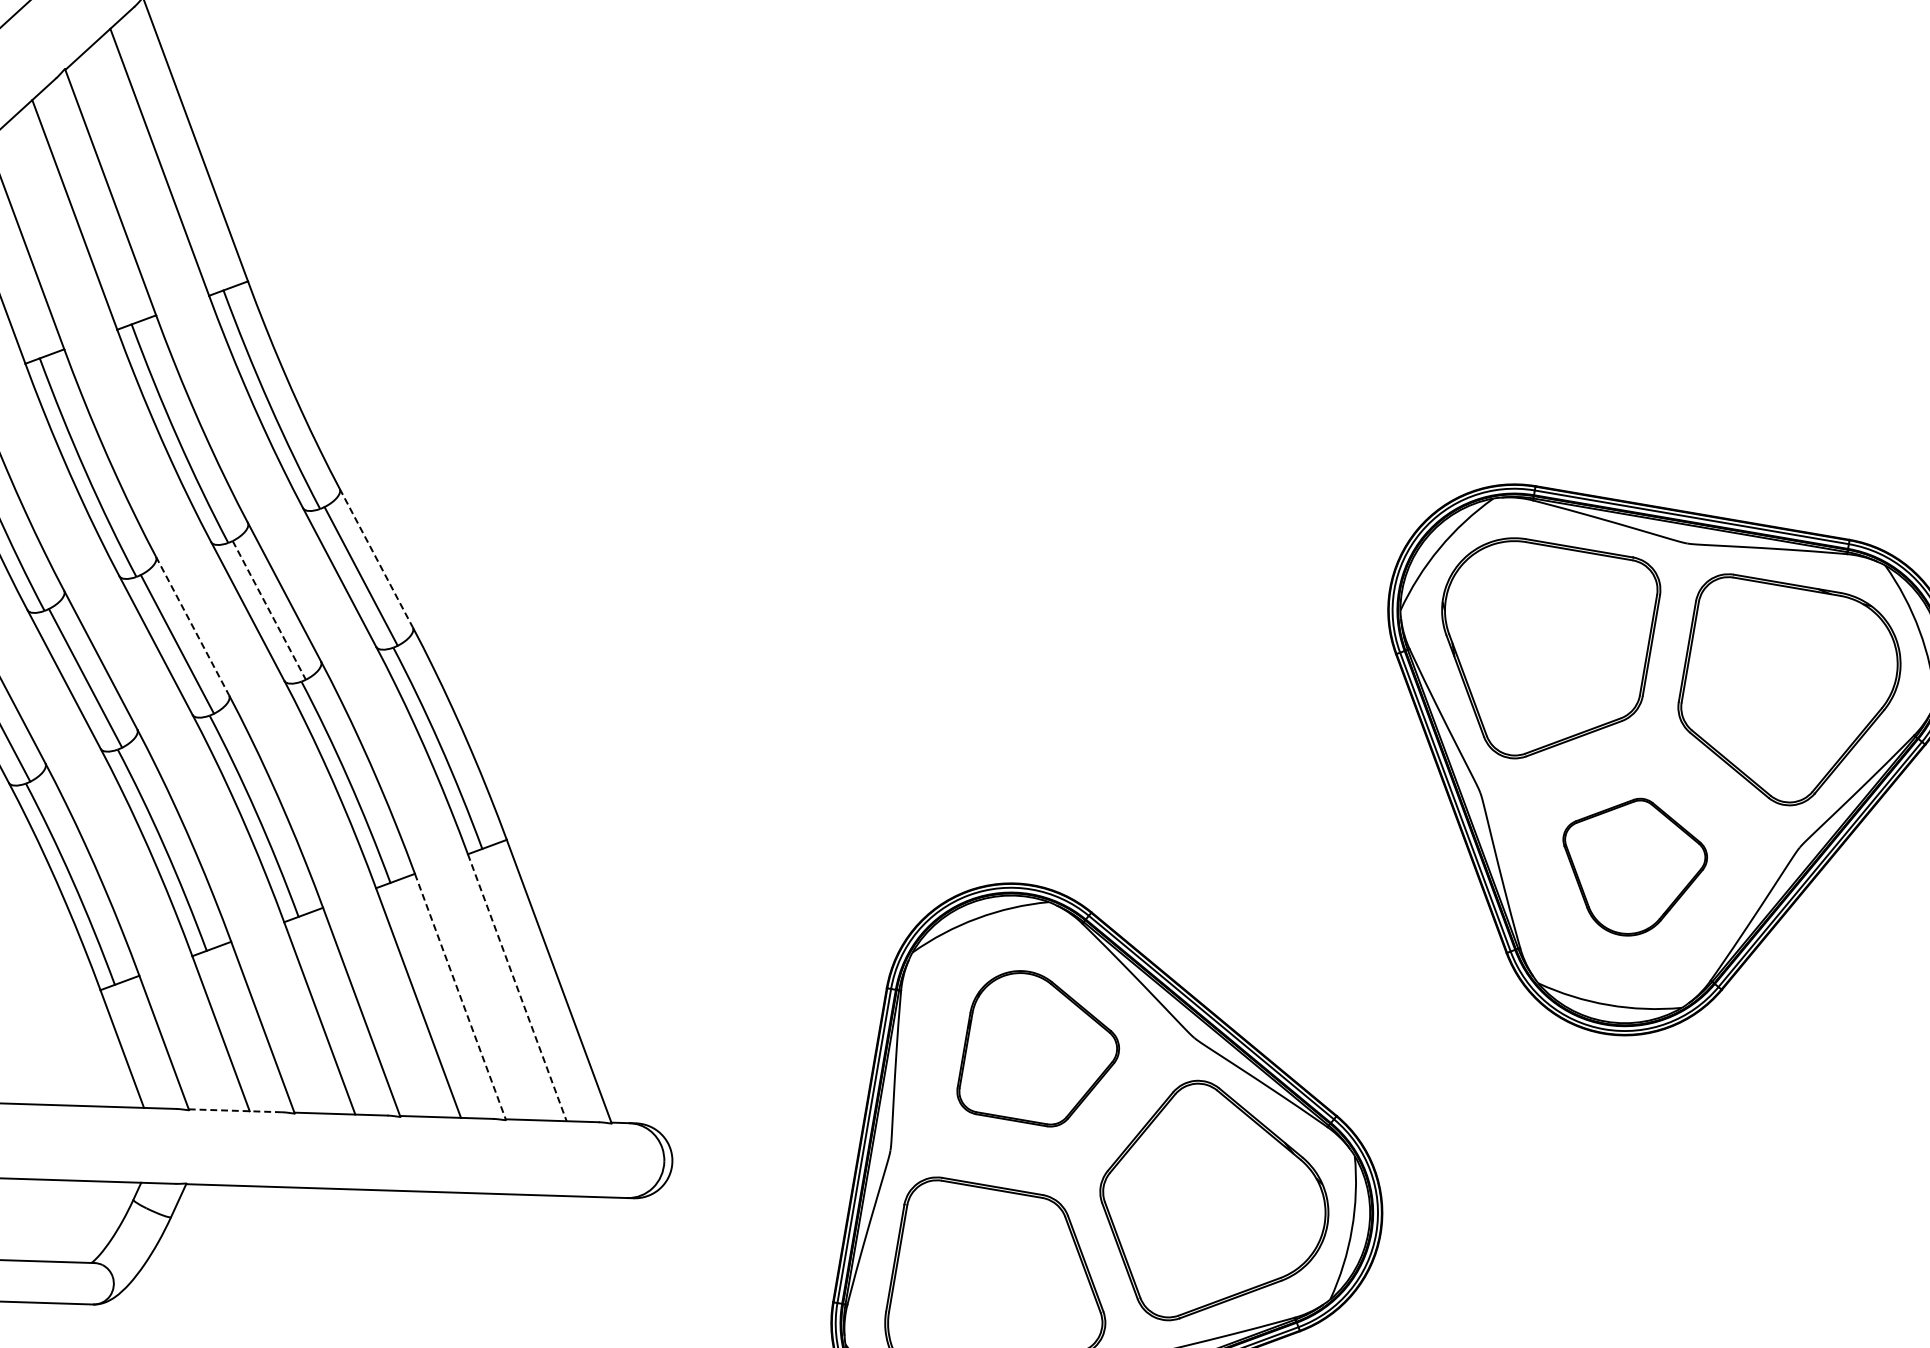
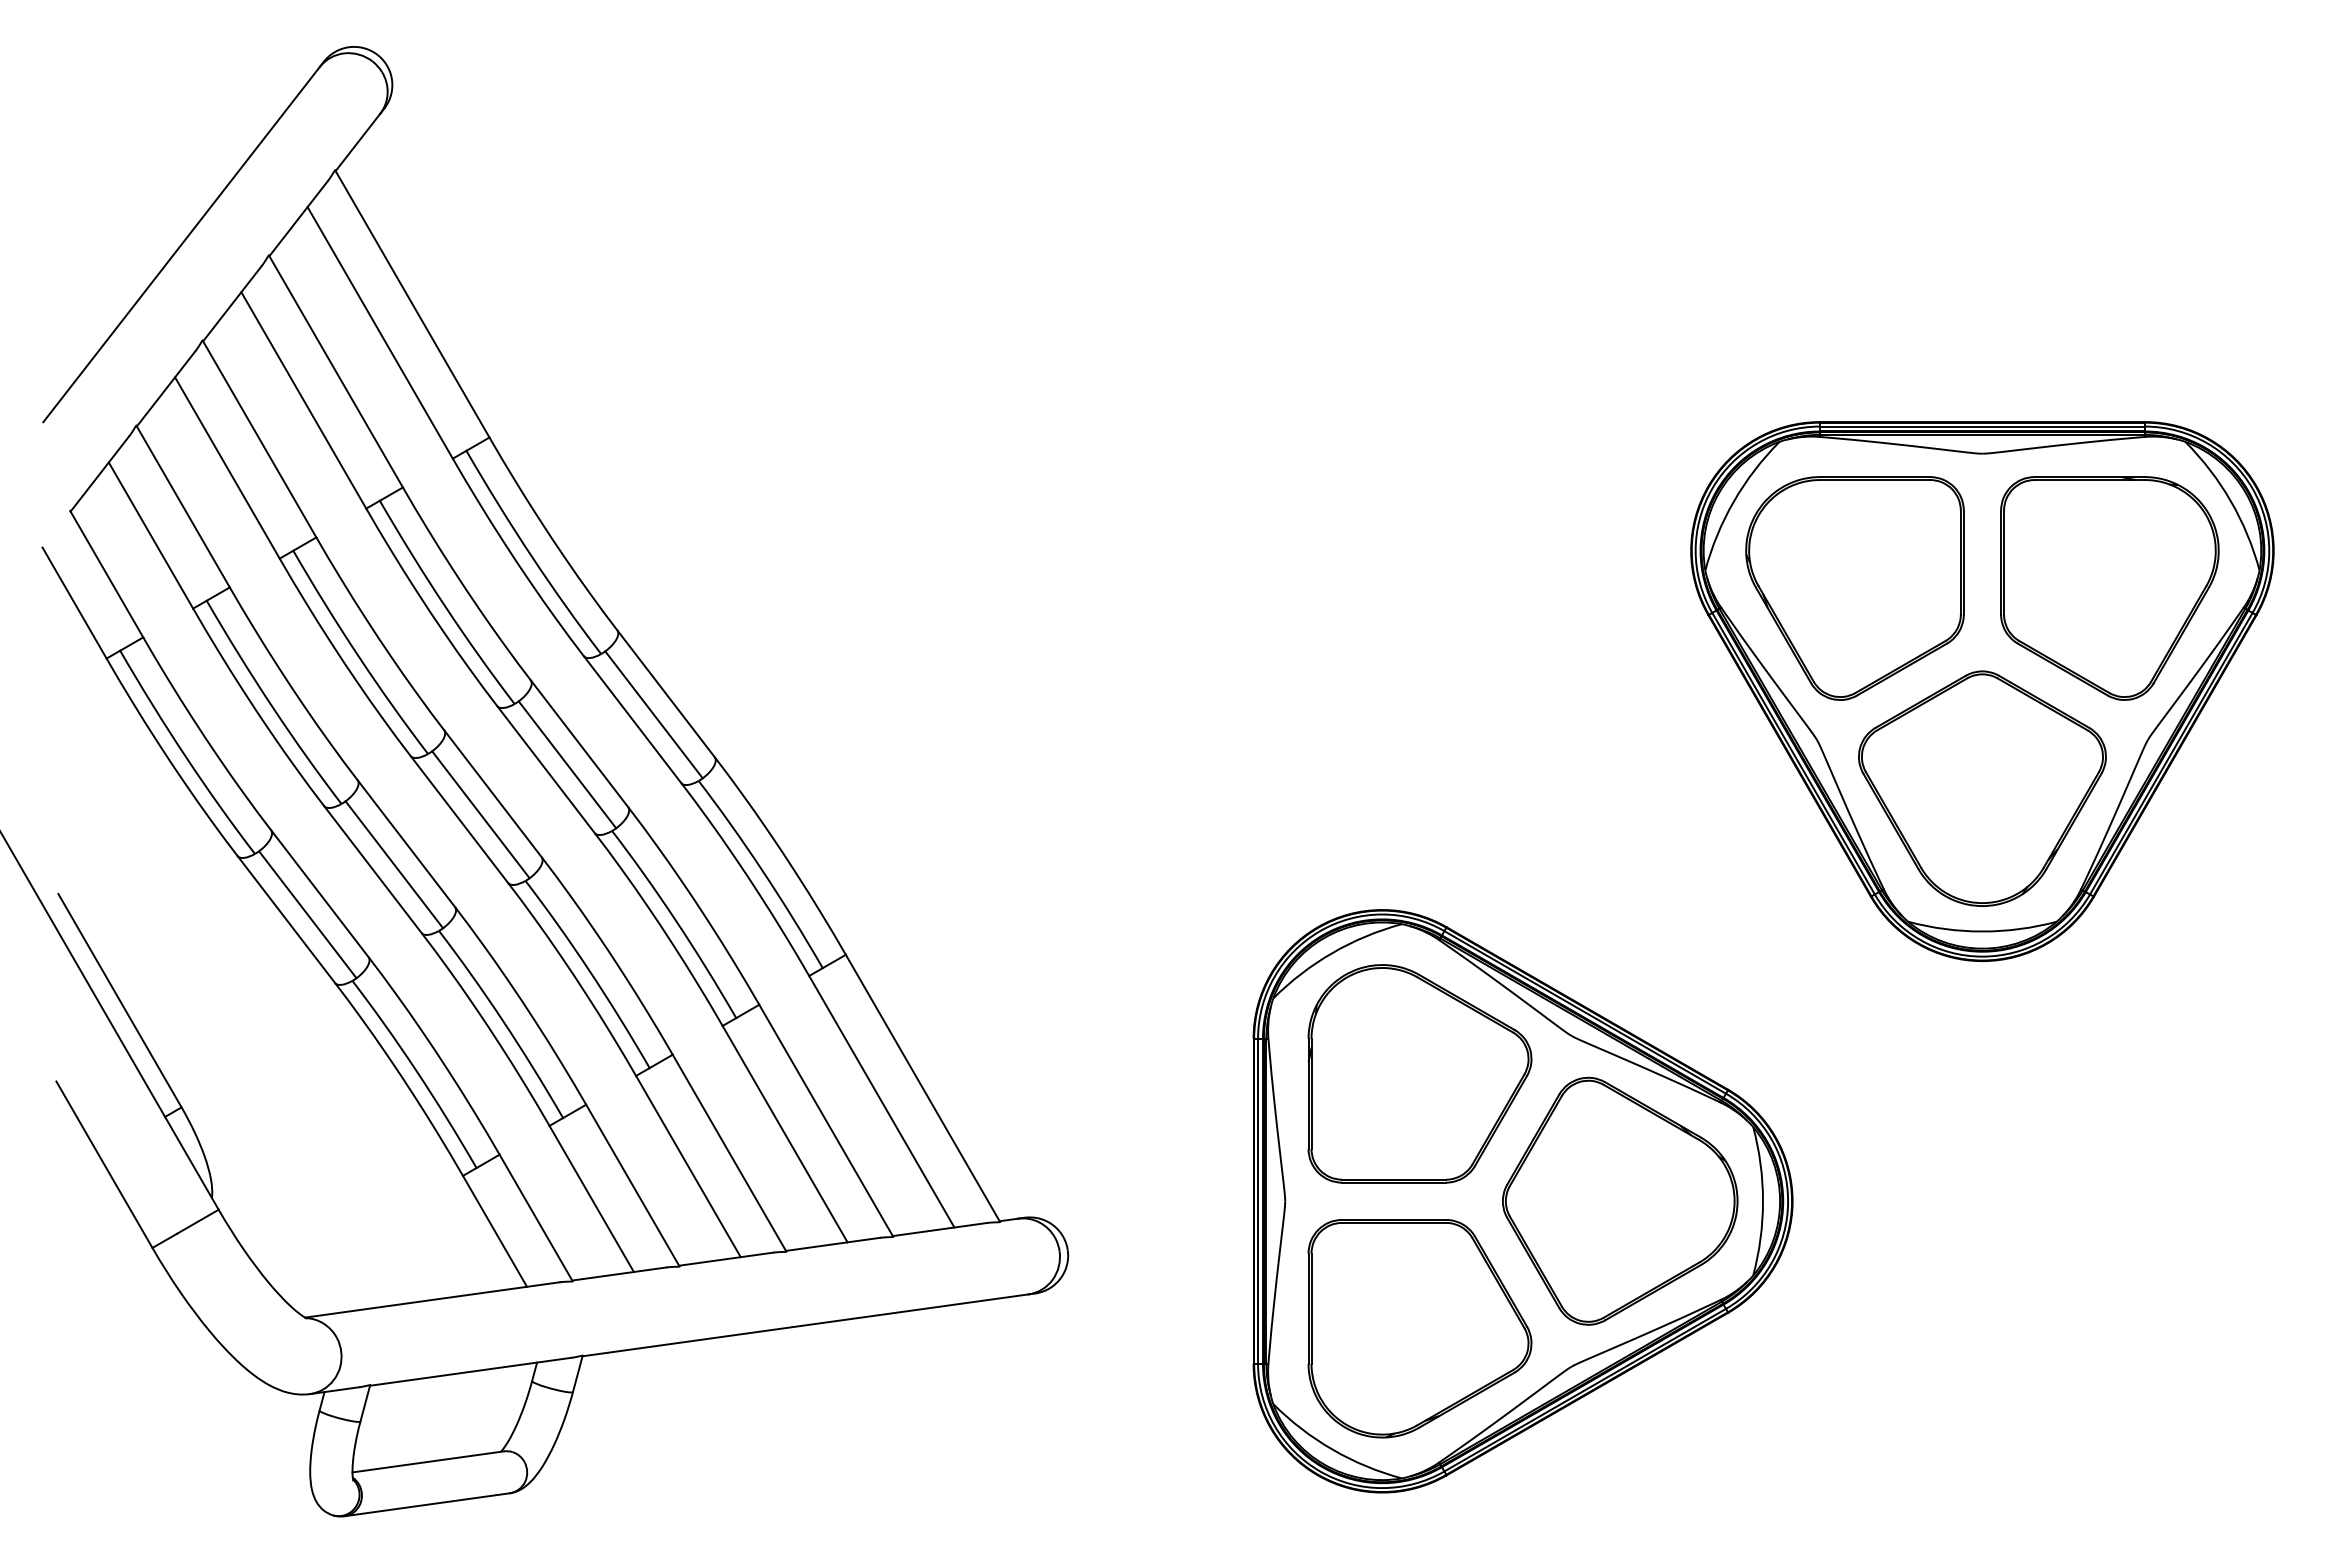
line: (376, 558) -> (666, 694), dashed -> solid
line: (269, 611) -> (567, 765), dashed -> solid
line: (192, 626) -> (493, 794), dashed -> solid
part: (1632, 866) -> (1982, 788), size x1.67
line: (517, 988) -> (882, 1102), dashed -> solid
line: (460, 996) -> (826, 1120), dashed -> solid
part: (1041, 1049) -> (1419, 1073), size x1.43
line: (235, 1111) -> (619, 1274), dashed -> solid

